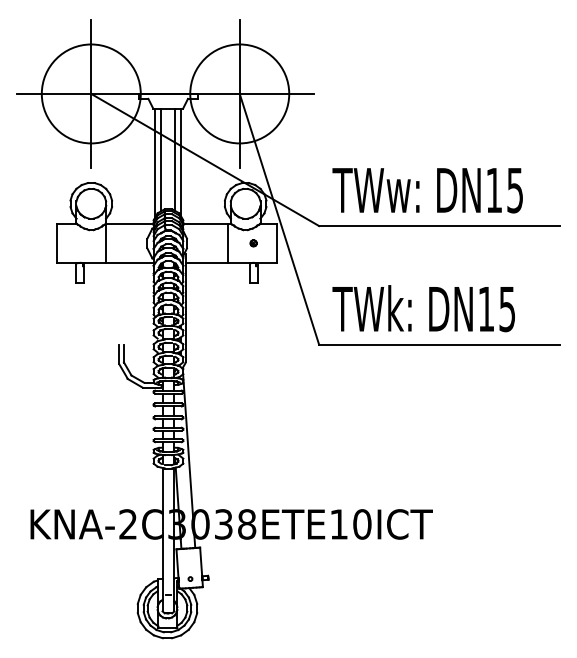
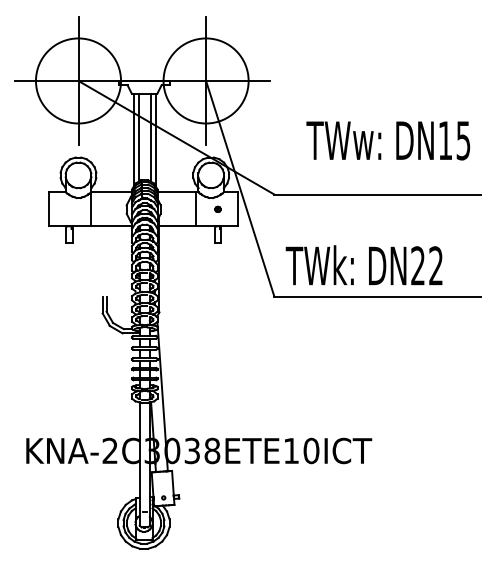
text: (427, 190) -> (388, 140), moved
text: (496, 309) -> (426, 266), DN15 -> DN22

